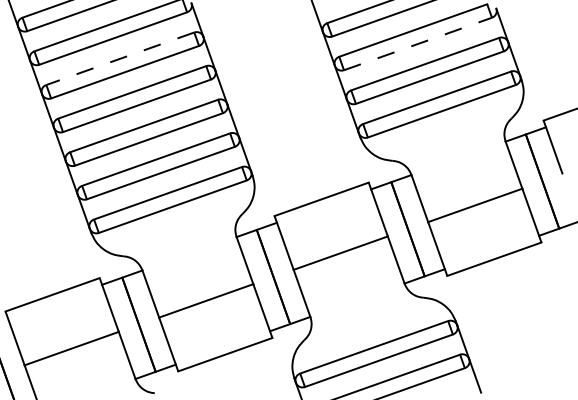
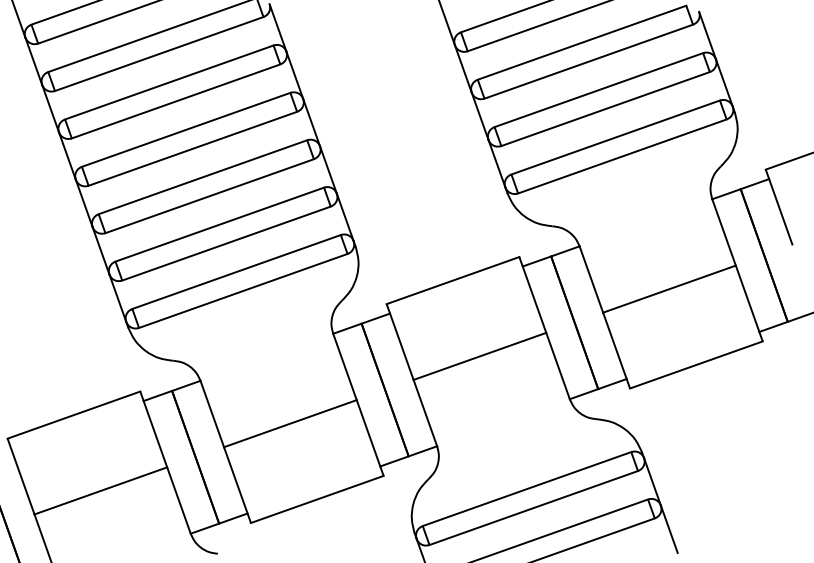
line: (417, 43) -> (588, 61), dashed -> solid
line: (120, 58) -> (169, 82), dashed -> solid

